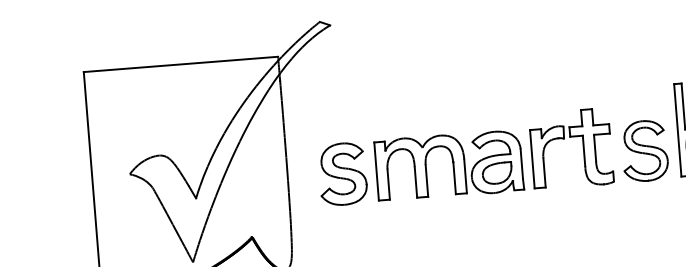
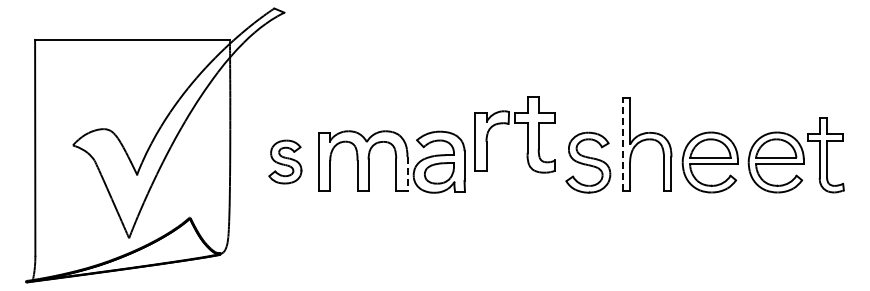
line: (677, 130) -> (622, 144), solid -> dashed
part: (569, 137) -> (514, 123), moved
part: (342, 173) -> (285, 161), size x0.7
line: (465, 175) -> (407, 173), solid -> dashed

